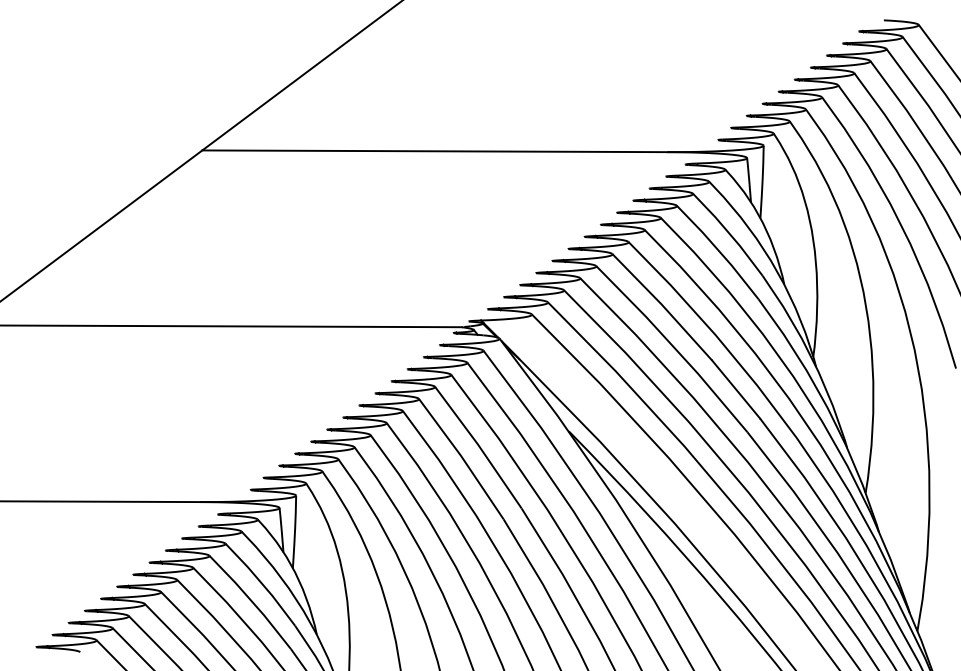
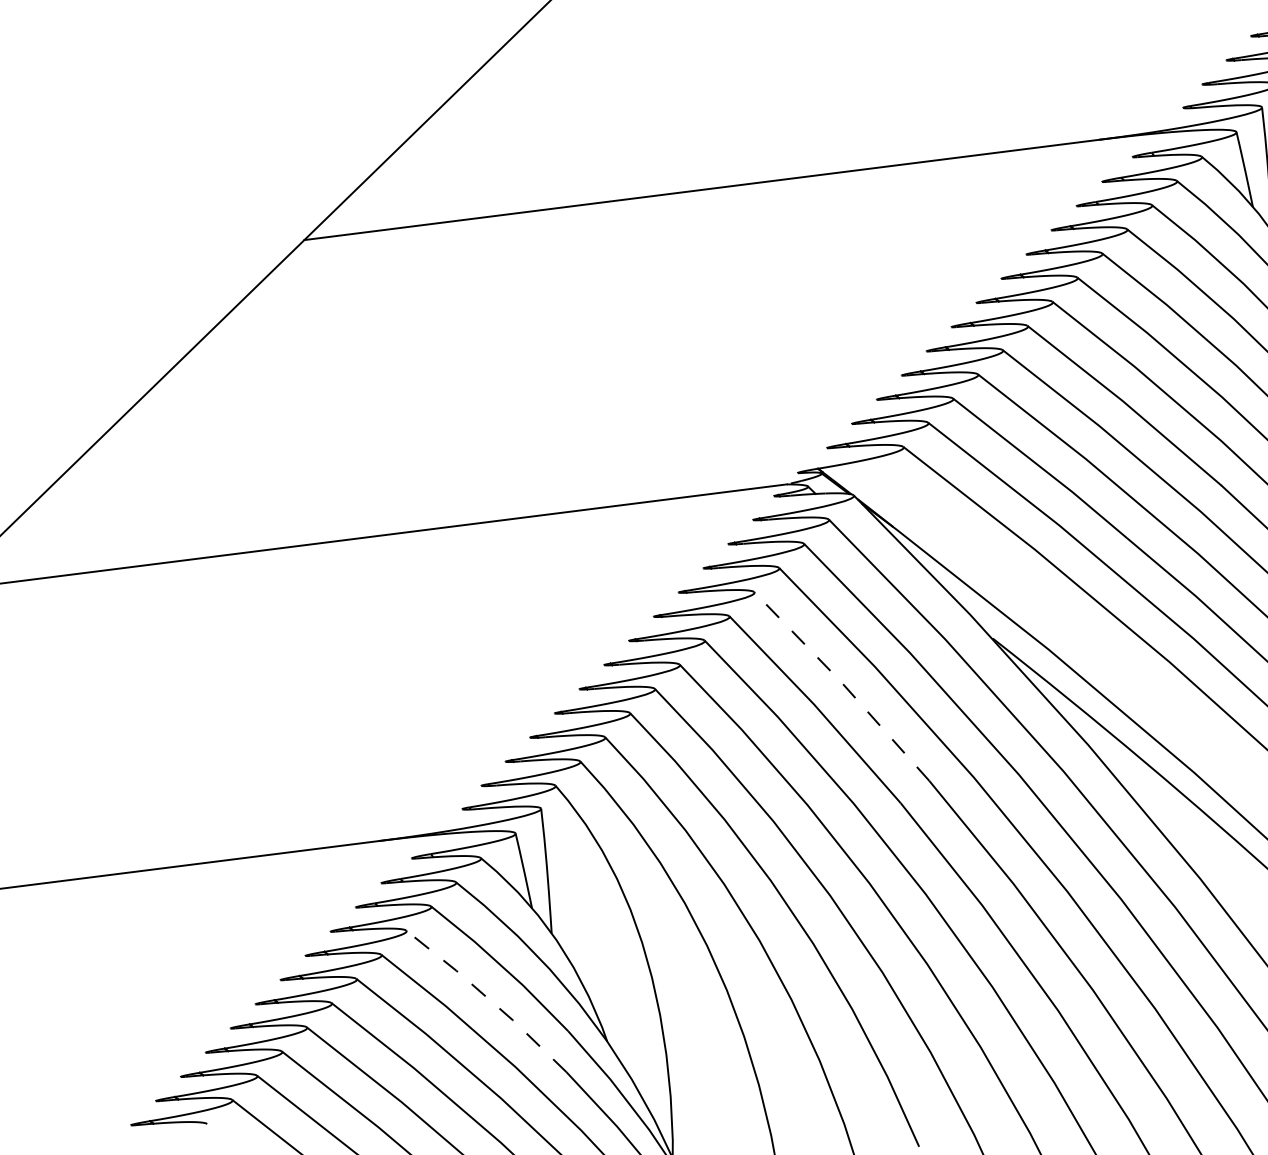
line: (478, 445) -> (841, 682), solid -> dashed
line: (251, 601) -> (488, 999), solid -> dashed

